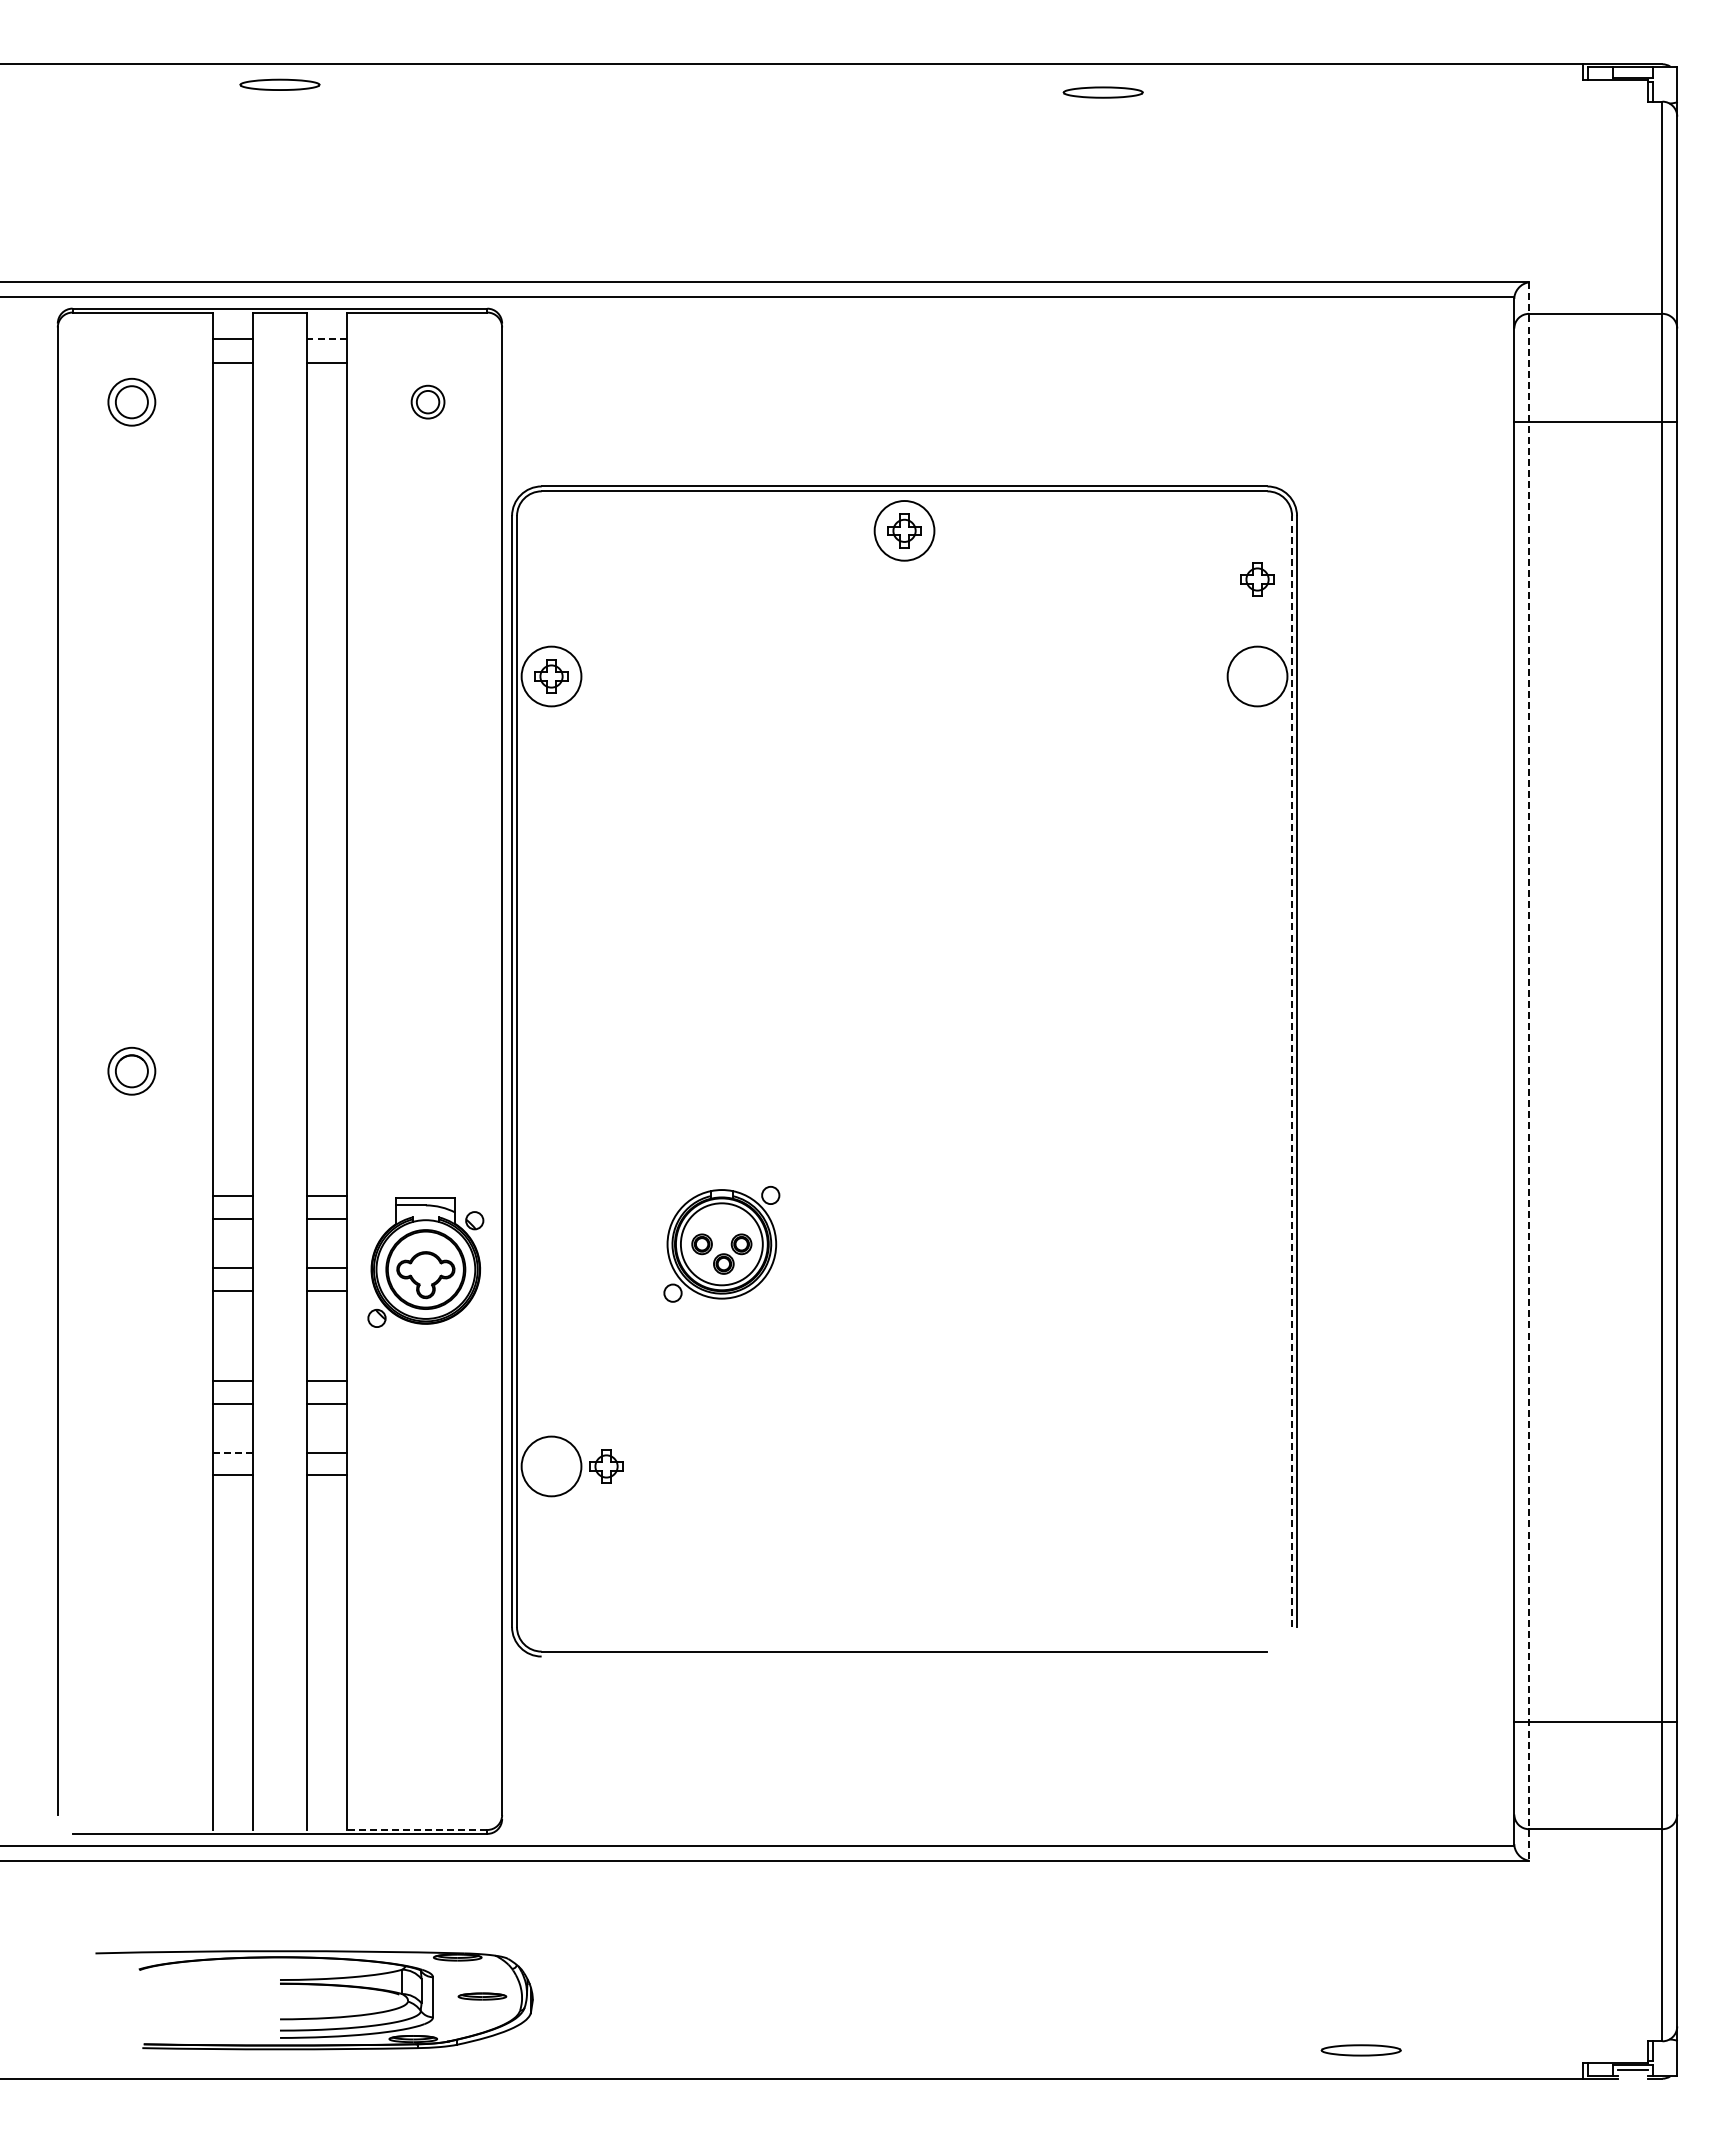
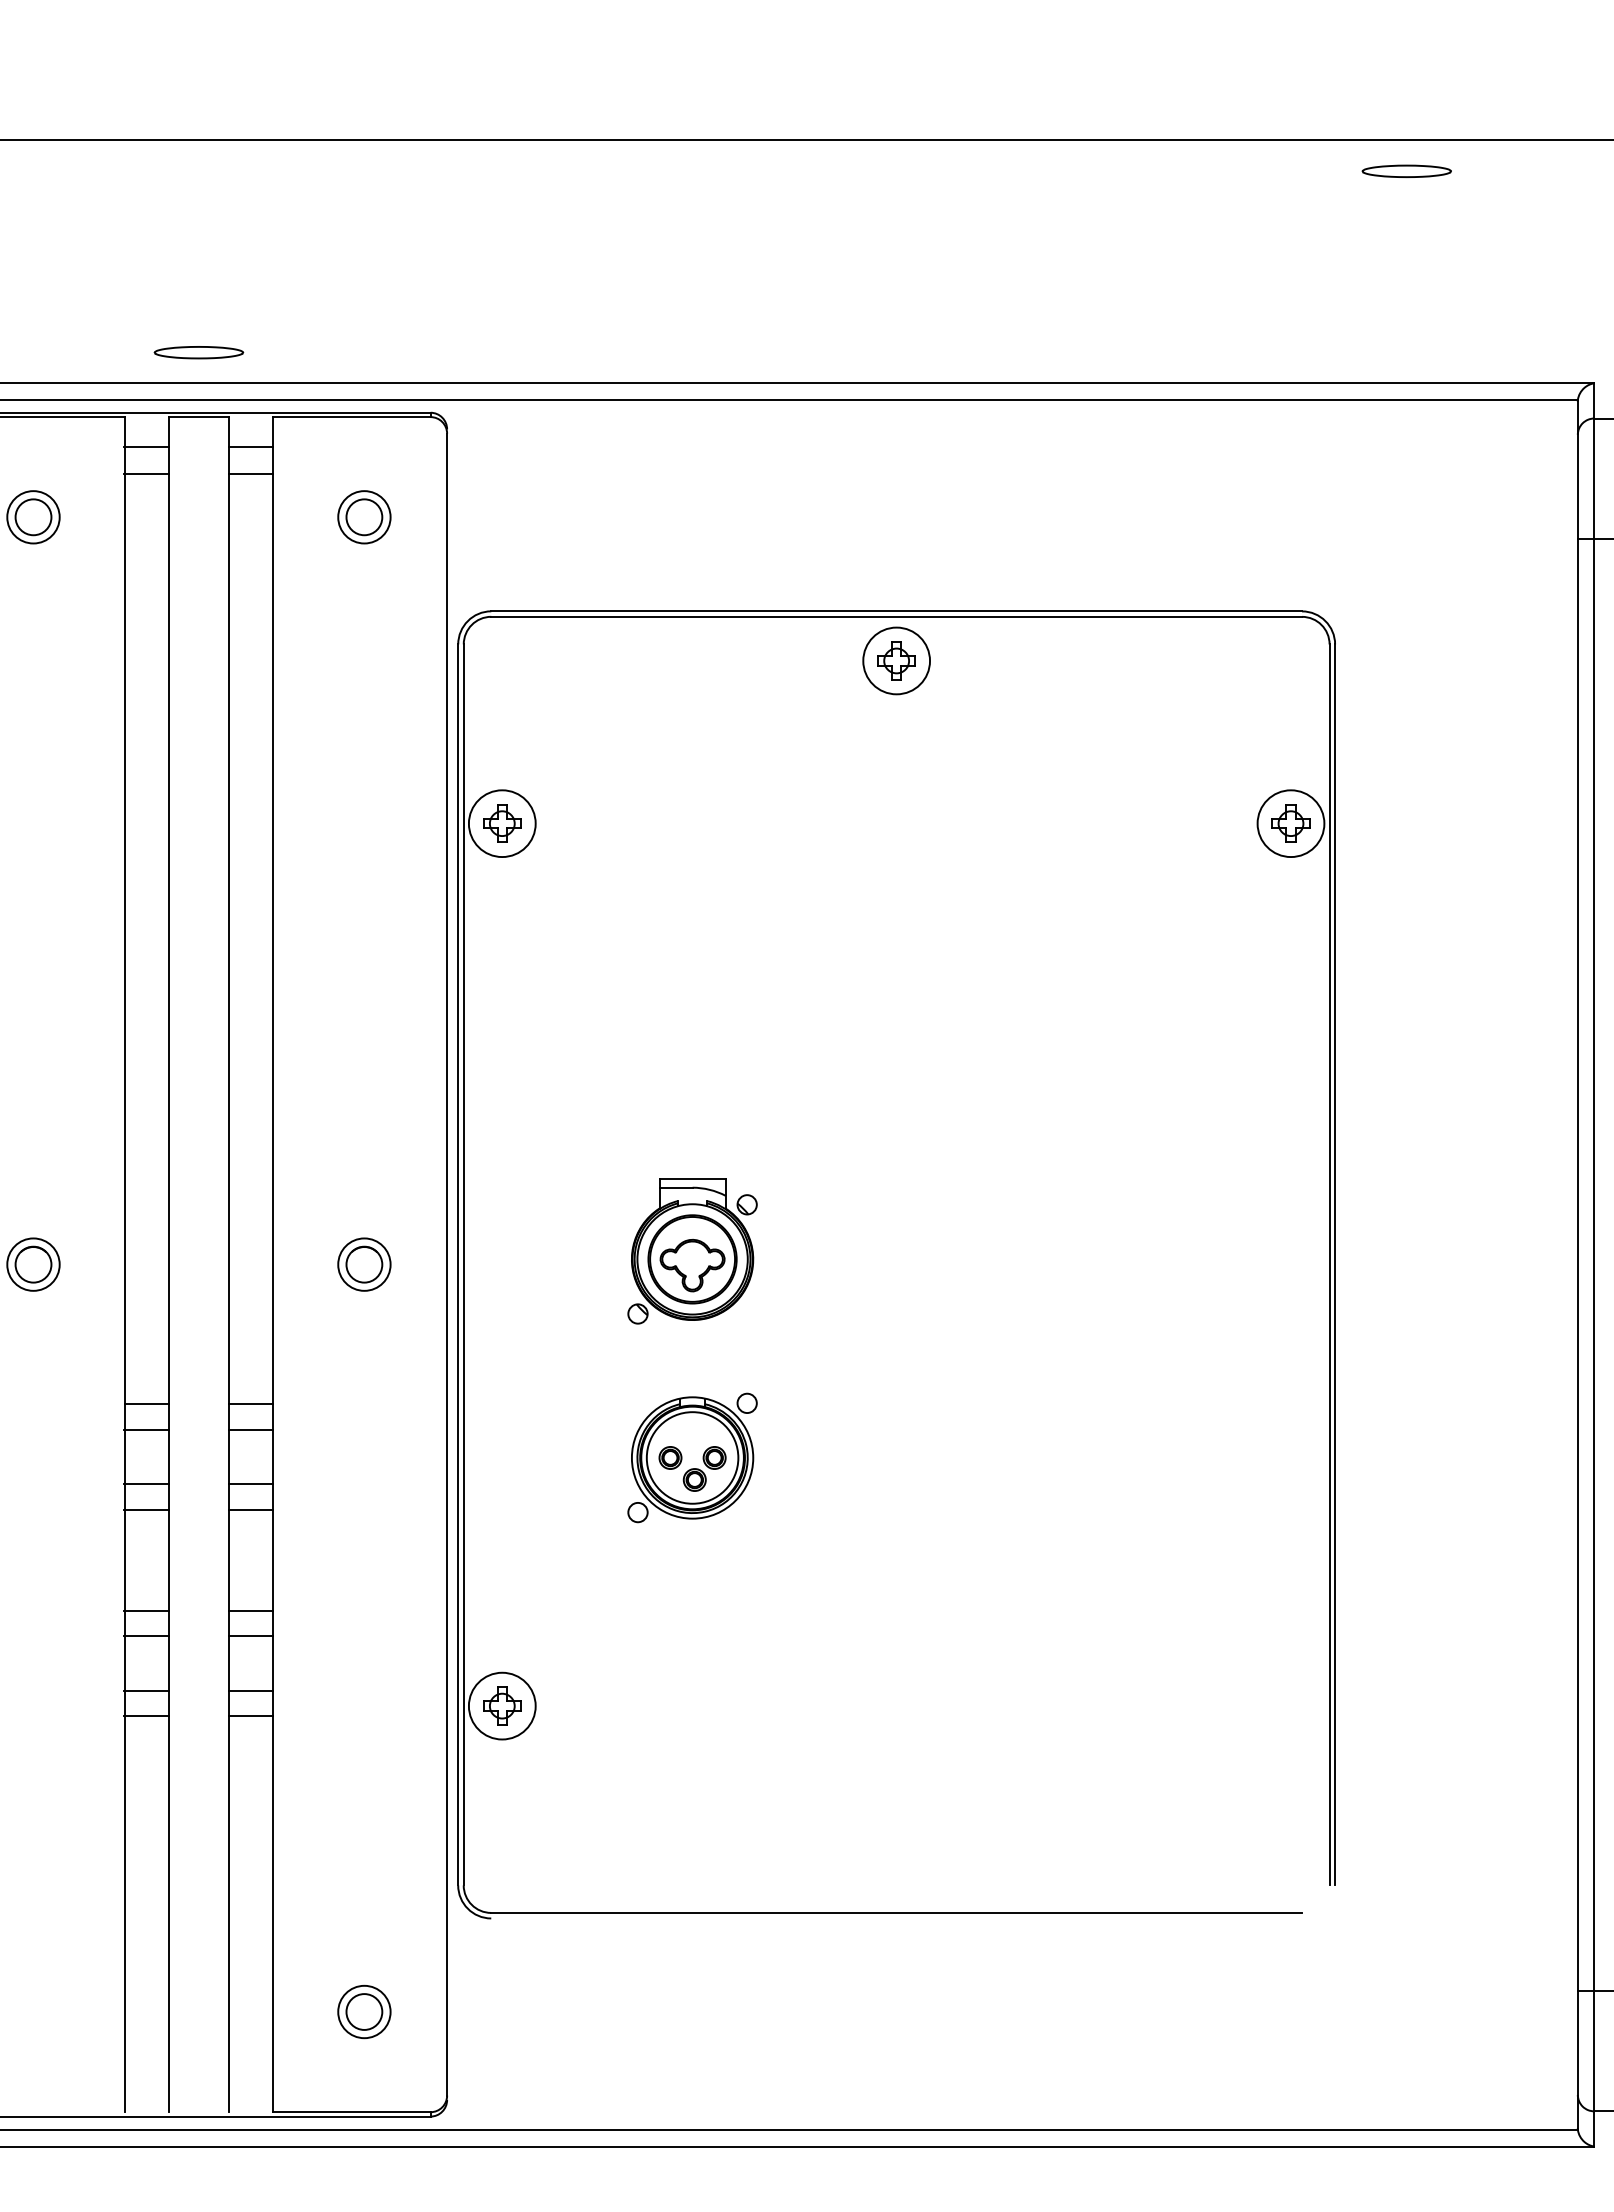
part: (279, 84) -> (198, 352), moved
part: (1102, 92) -> (1406, 171), moved
line: (326, 339) -> (250, 447), dashed -> solid
part: (427, 401) -> (363, 516), size x1.43
part: (1257, 579) -> (1290, 823), moved
part: (427, 1070) -> (363, 1263), added
line: (1292, 1071) -> (1330, 1264), dashed -> solid
line: (1529, 1072) -> (1594, 1266), dashed -> solid
part: (425, 1262) -> (692, 1251), moved
line: (233, 1452) -> (147, 1690), dashed -> solid
part: (606, 1466) -> (502, 1706), moved
part: (427, 1740) -> (363, 2012), added
line: (416, 1829) -> (351, 2111), dashed -> solid

